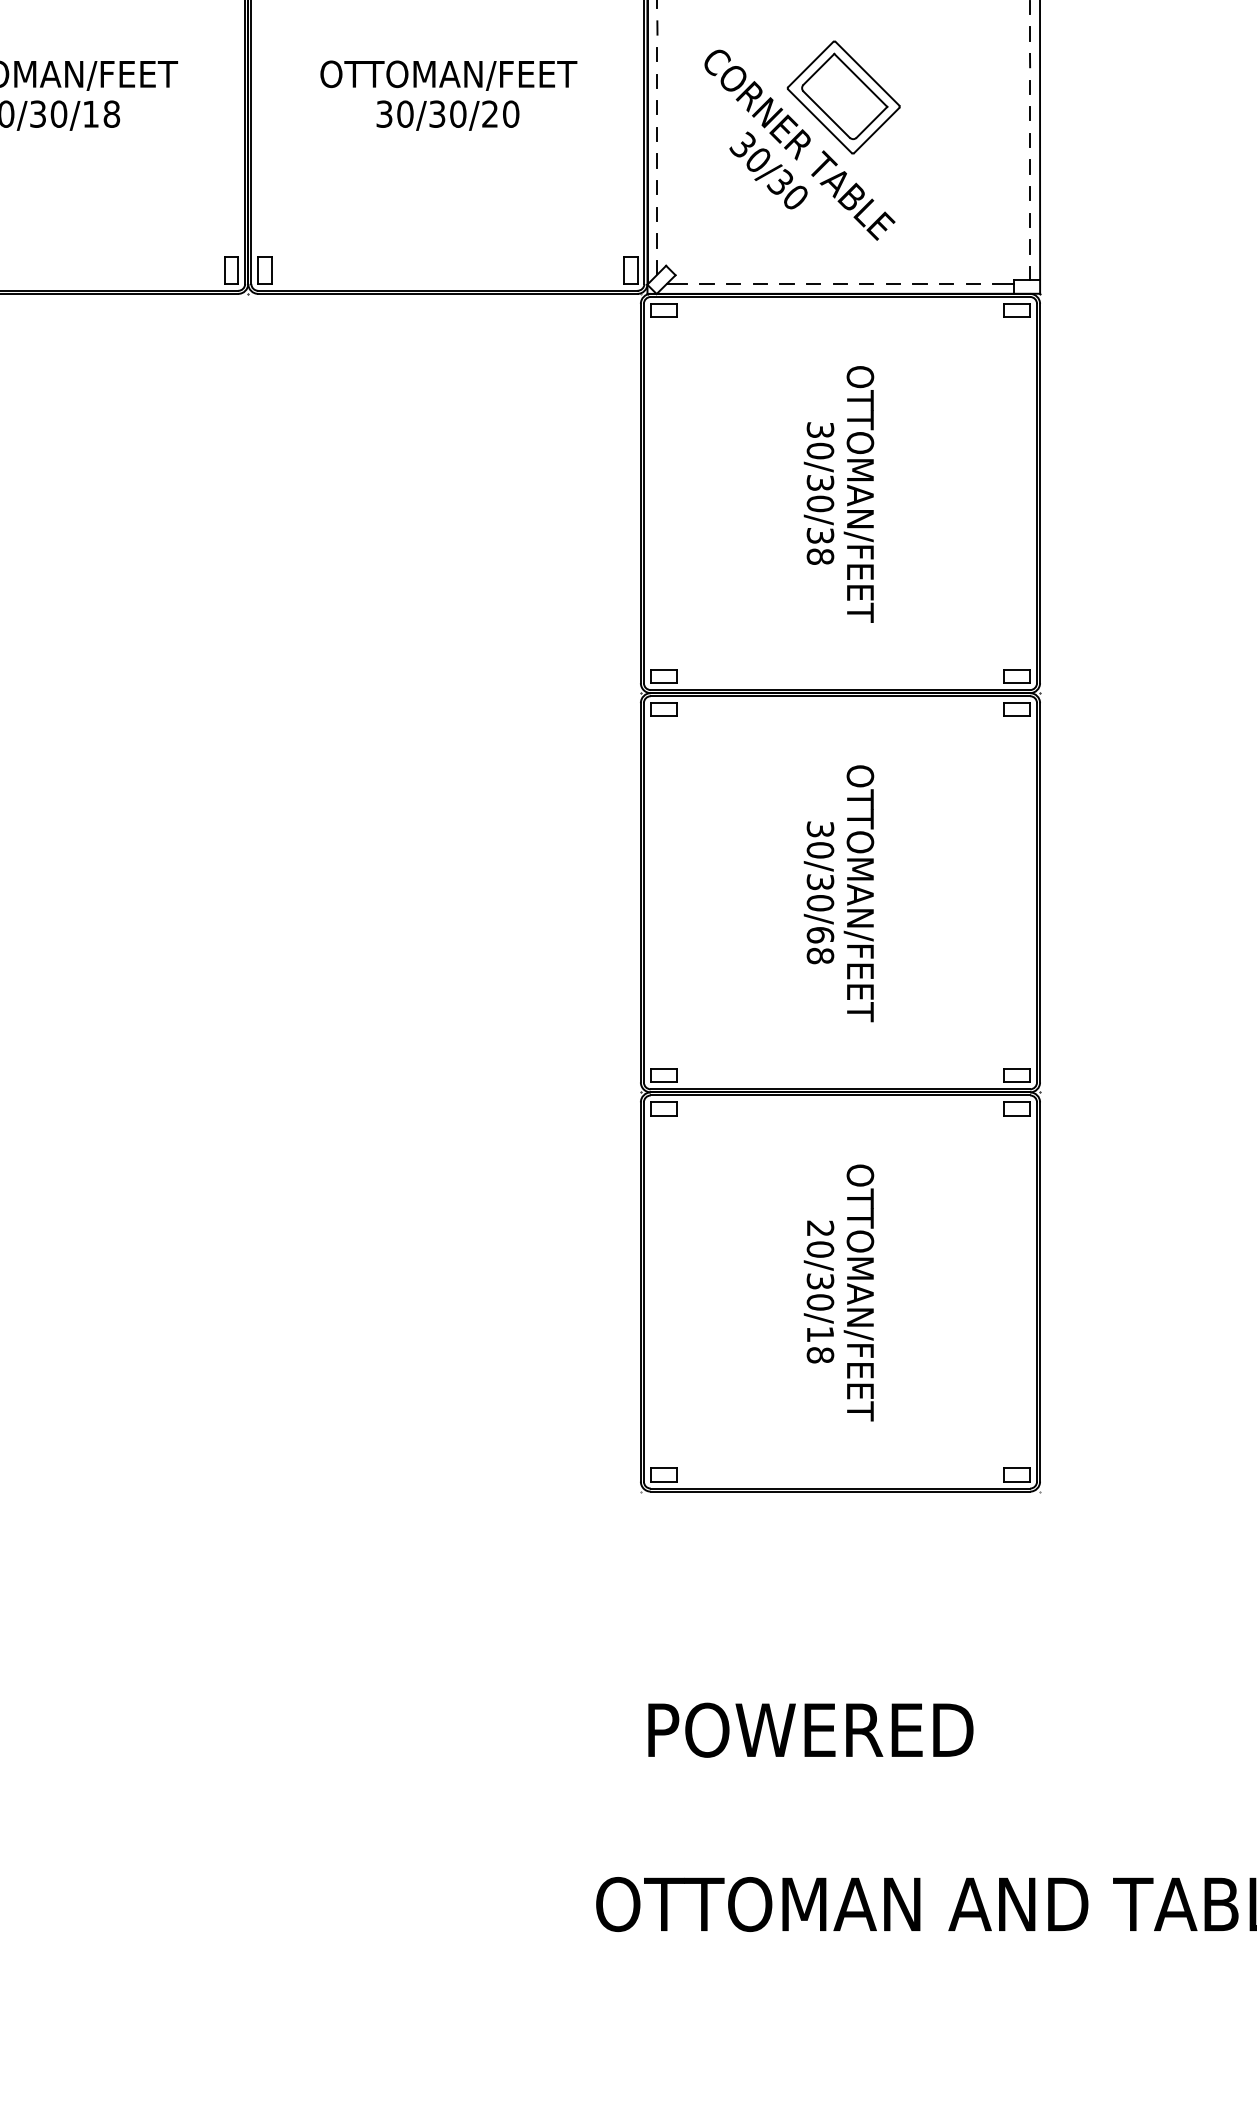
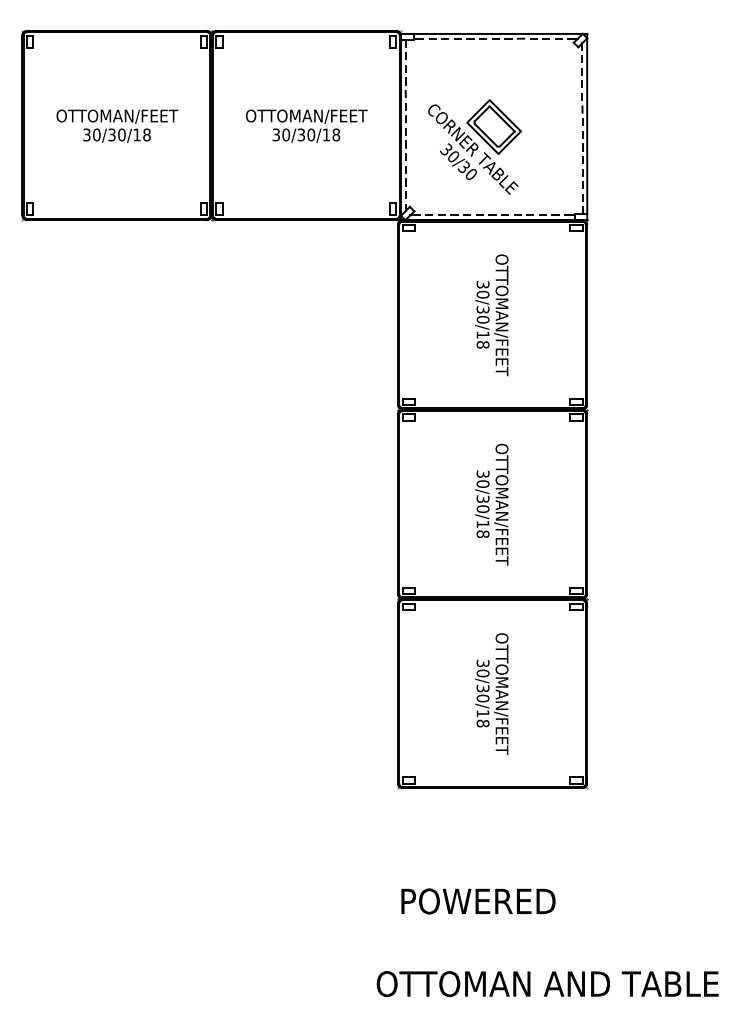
text: (500, 113) -> (331, 134), 30/30/20 -> 30/30/18
text: (819, 534) -> (482, 334), 30/30/38 -> 30/30/18
text: (819, 935) -> (482, 524), 30/30/68 -> 30/30/18
text: (819, 1228) -> (482, 663), 20/30/18 -> 30/30/18

